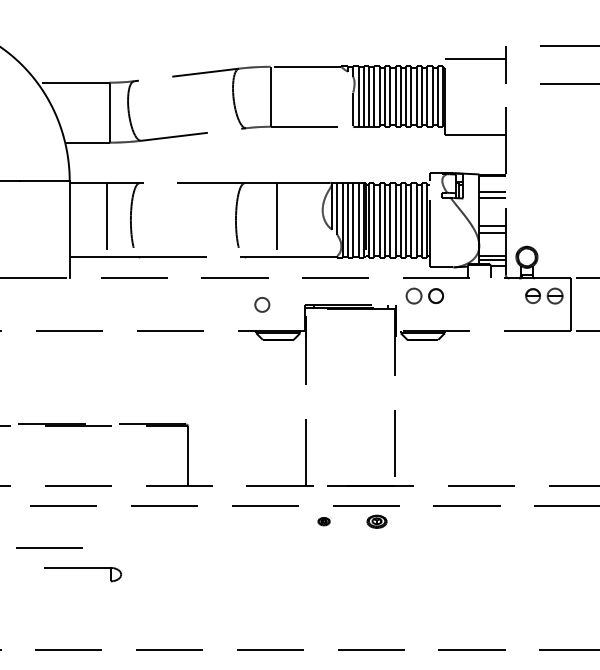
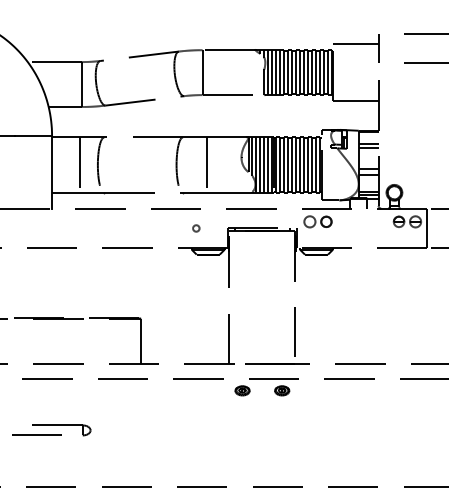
circle: (262, 304) -> (196, 228), size x0.62
part: (323, 521) -> (242, 390), size x1.67
line: (49, 547) -> (36, 434), moved

